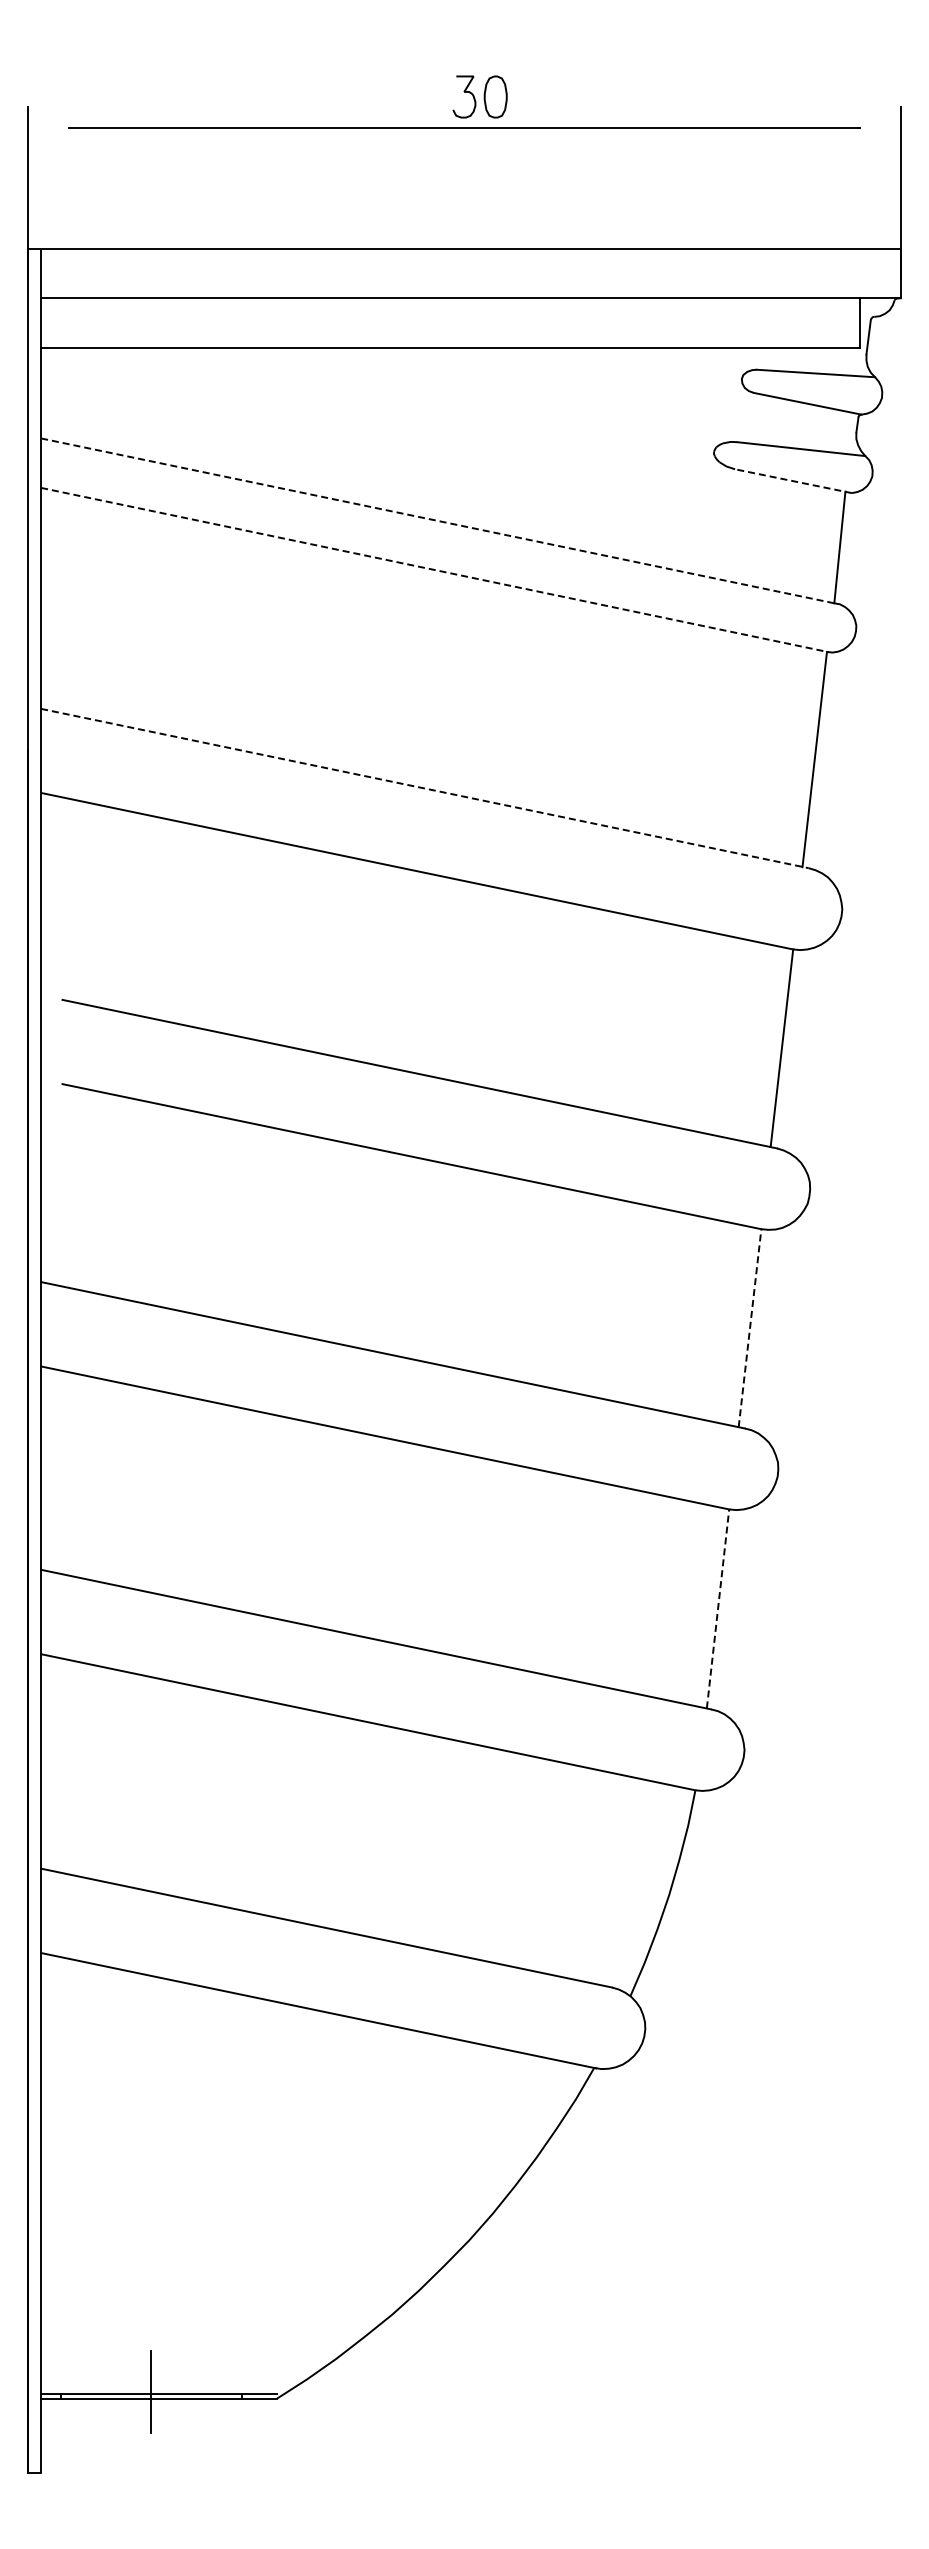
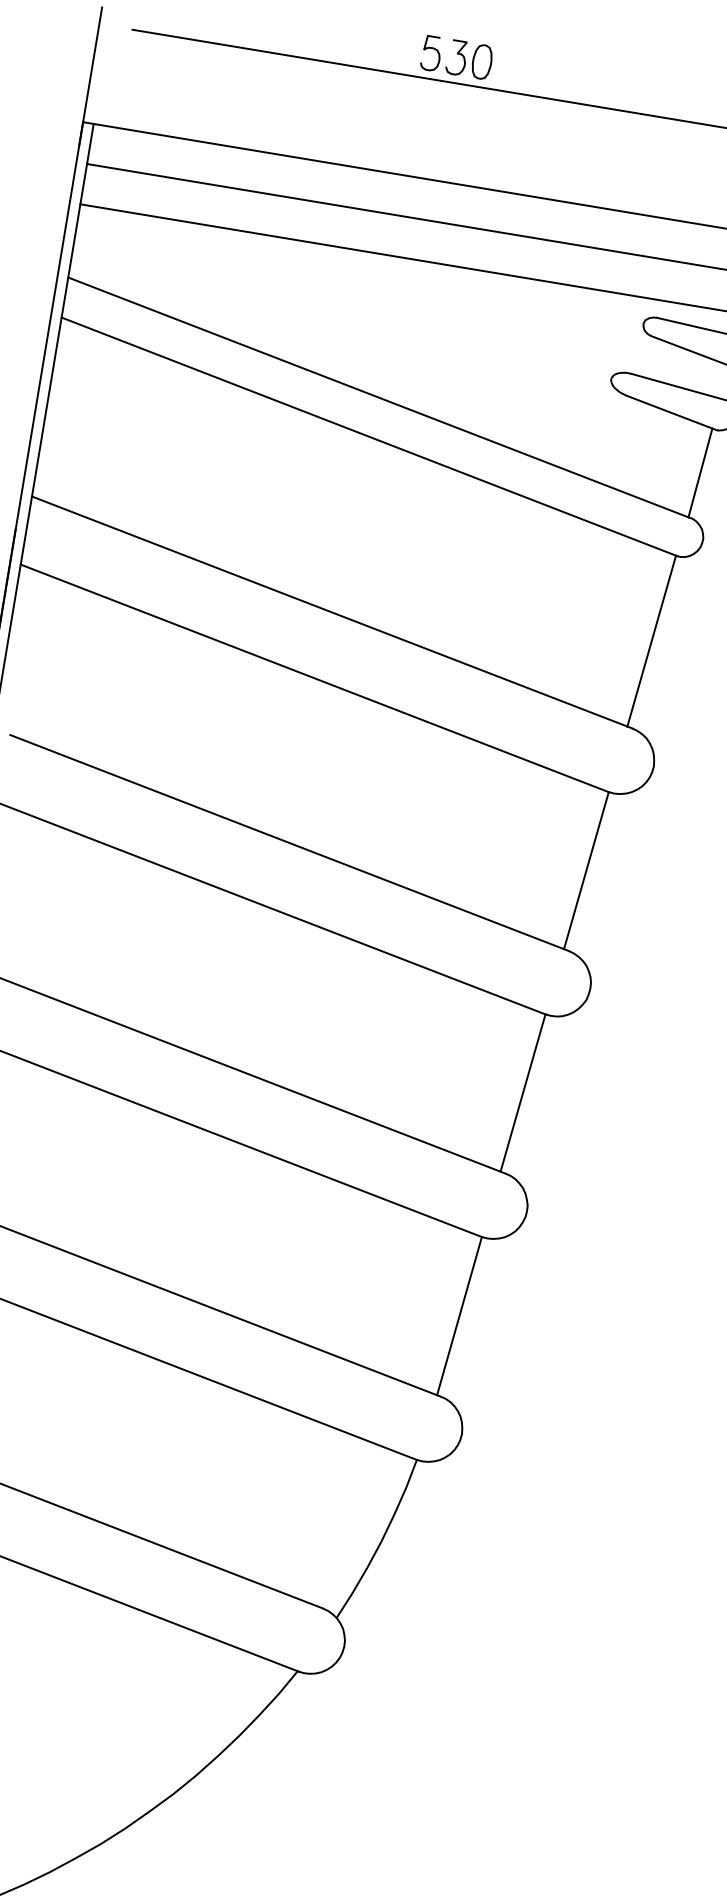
curve: (432, 91) -> (431, 49), added
line: (793, 481) -> (671, 413), dashed -> solid
line: (438, 520) -> (379, 397), dashed -> solid
line: (435, 570) -> (369, 437), dashed -> solid
line: (424, 788) -> (331, 612), dashed -> solid
line: (750, 1328) -> (523, 1093), dashed -> solid
line: (718, 1608) -> (459, 1315), dashed -> solid

